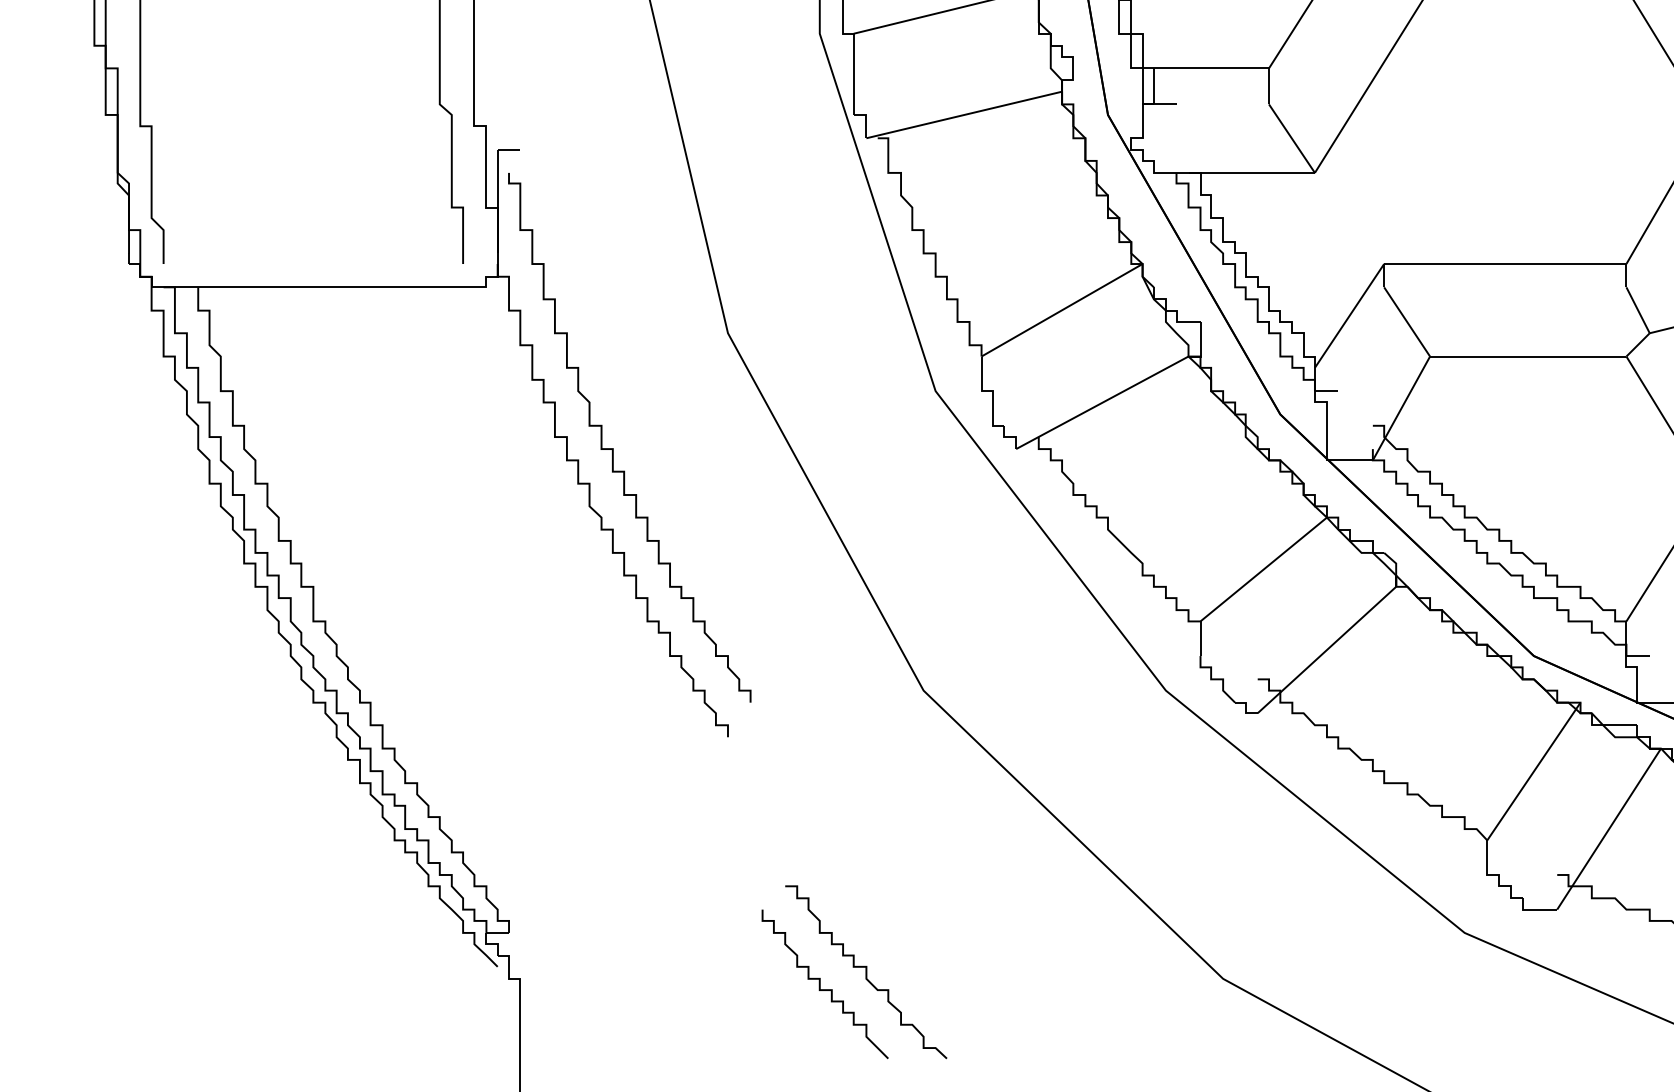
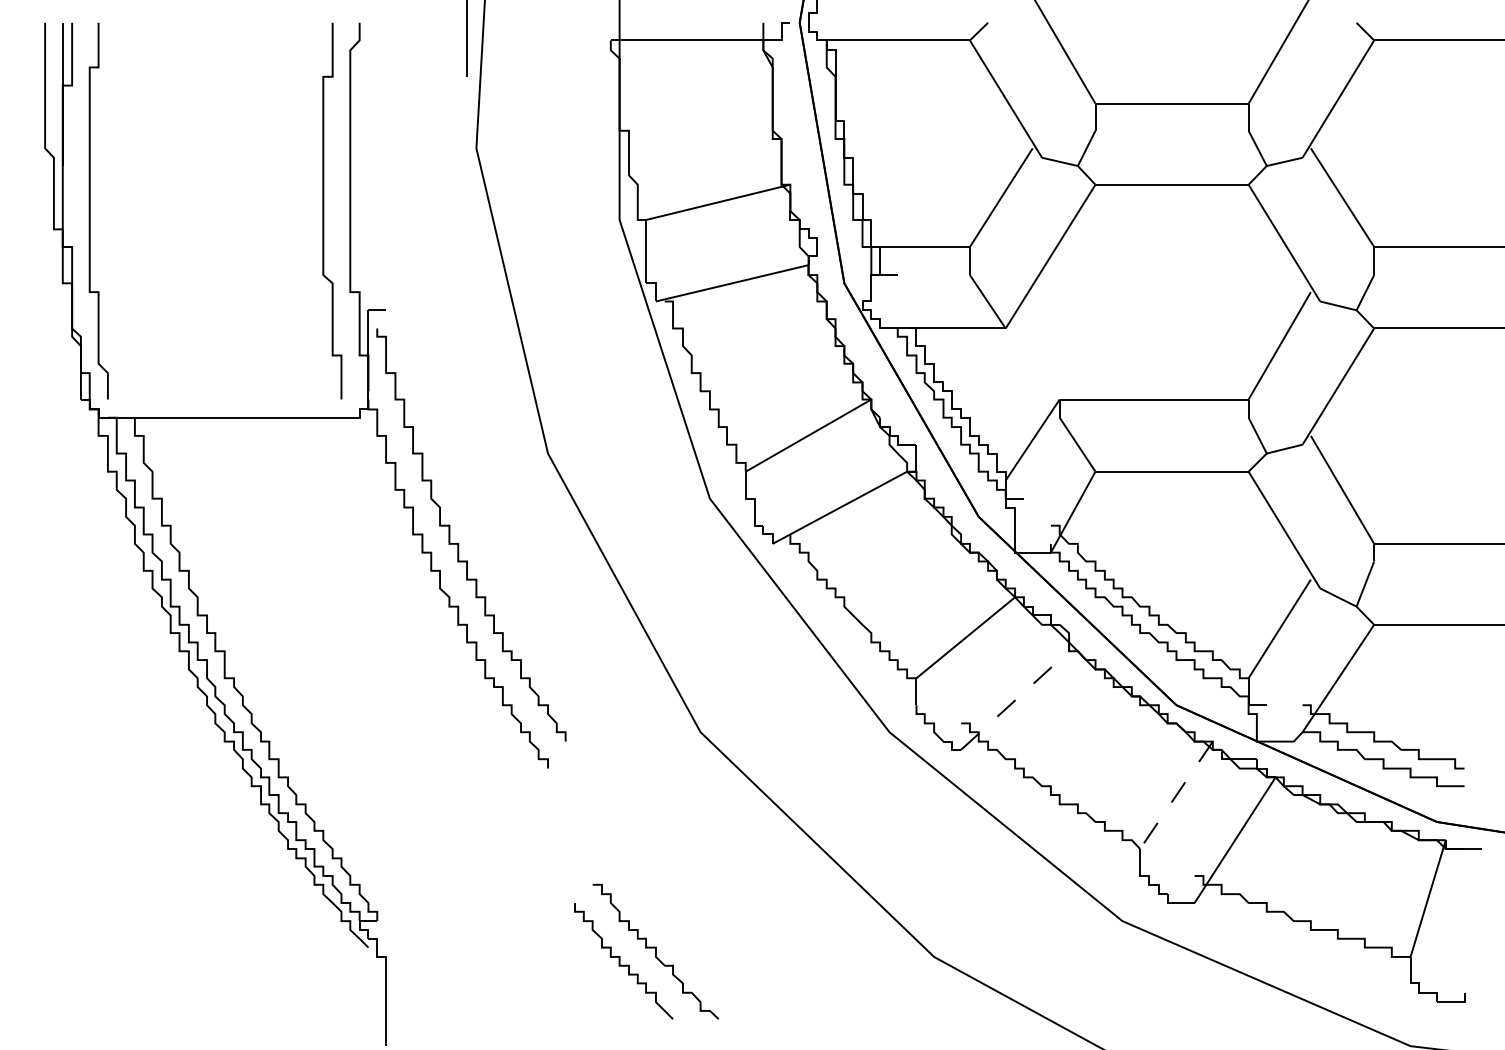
line: (1327, 649) -> (1015, 700), solid -> dashed
line: (1533, 771) -> (1176, 795), solid -> dashed

